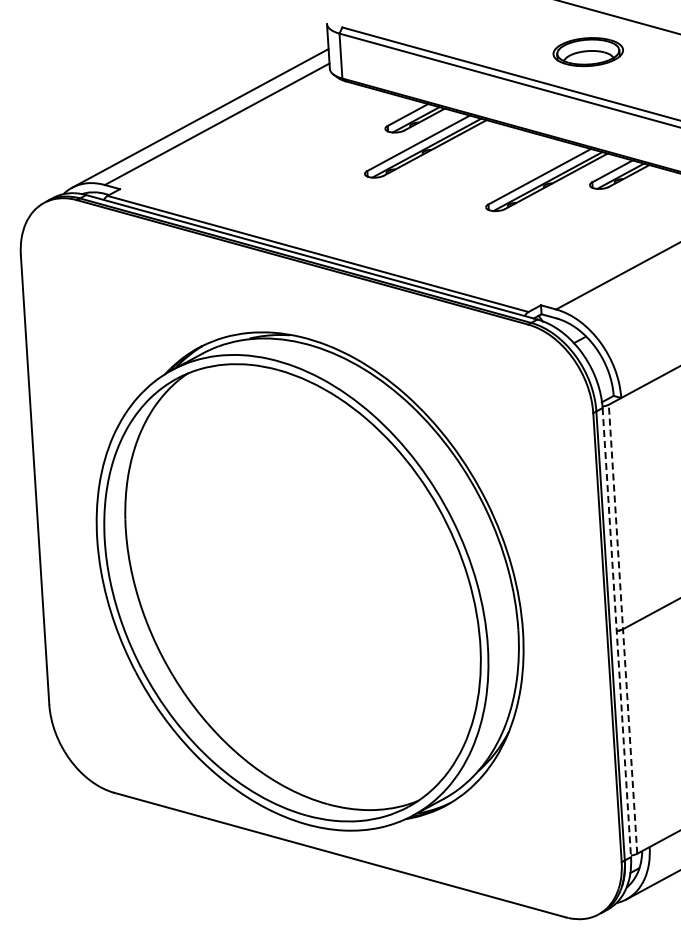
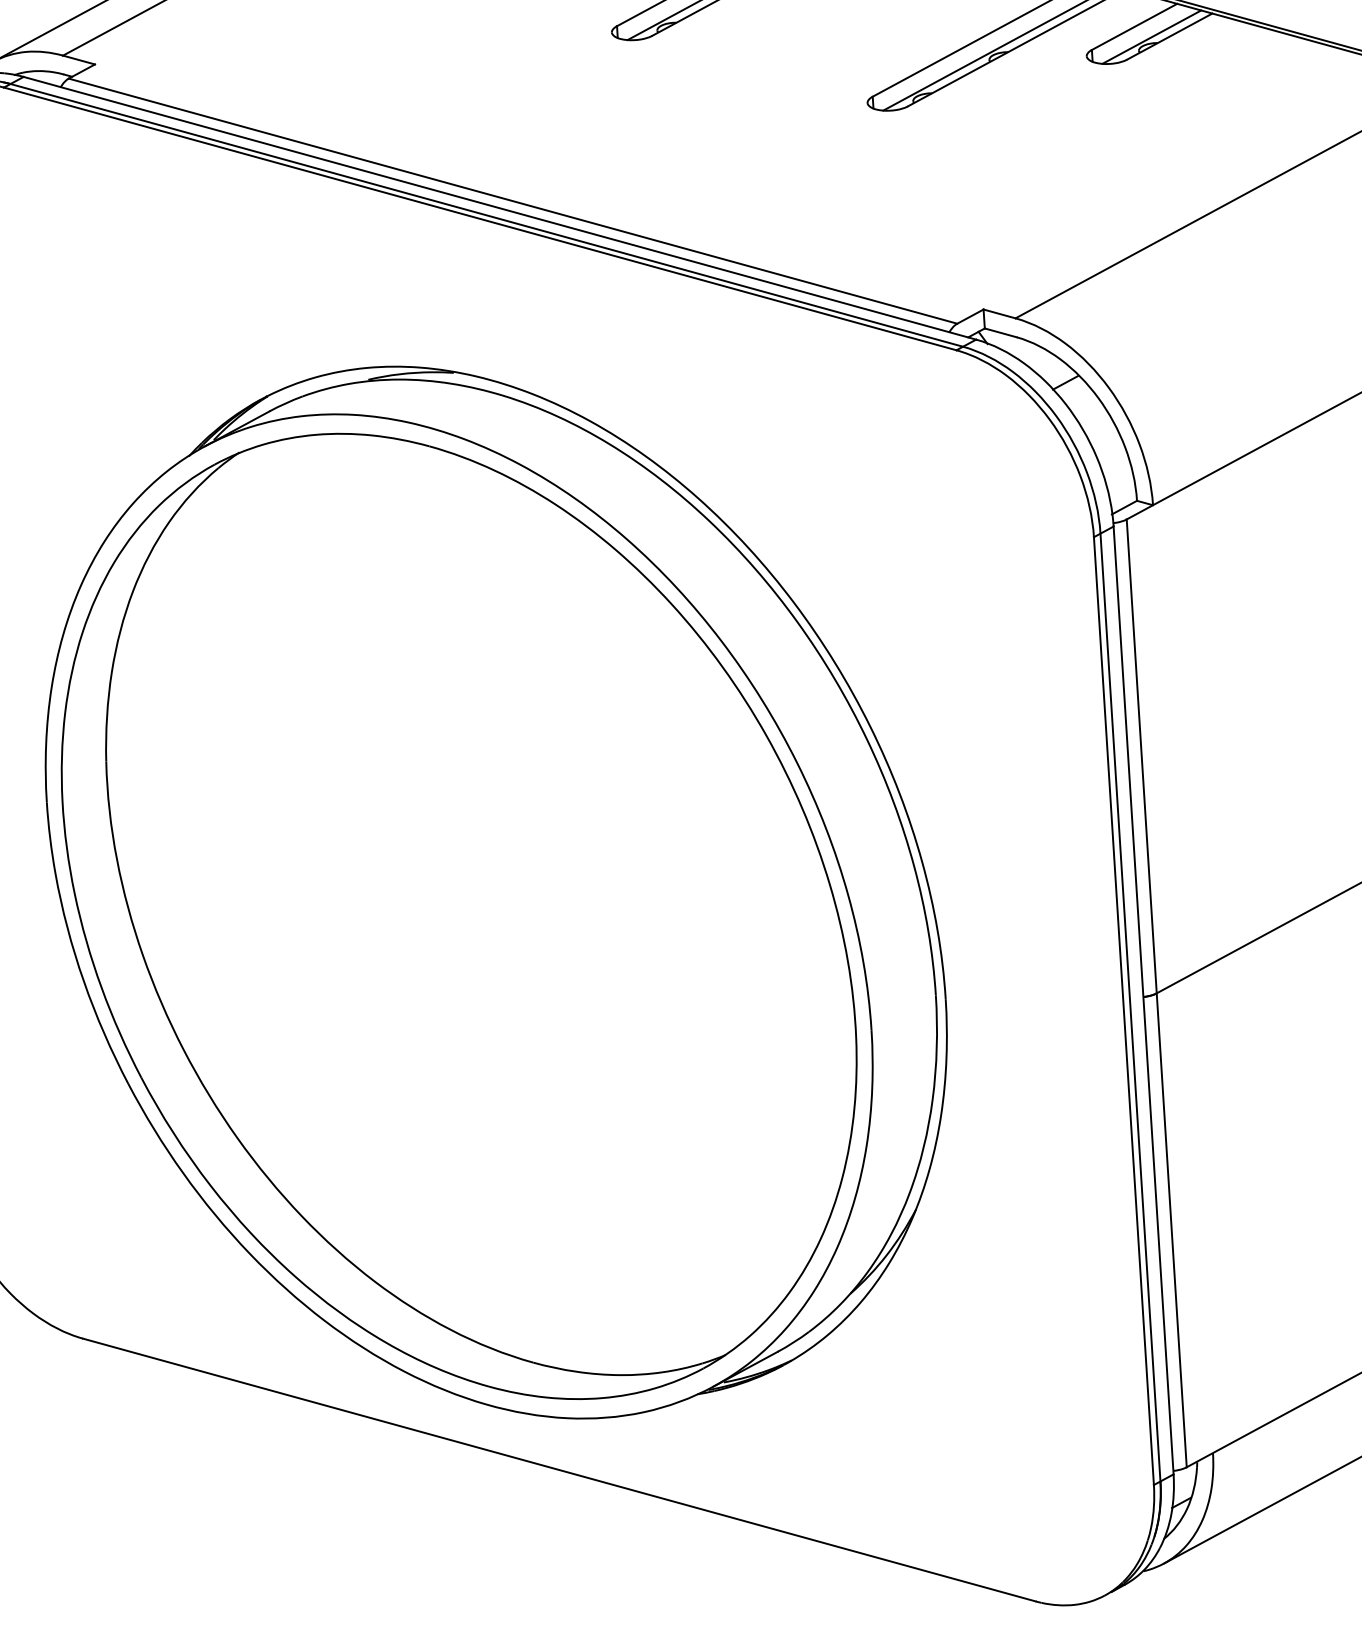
line: (623, 629) -> (1157, 993), dashed -> solid
line: (616, 632) -> (1142, 1000), dashed -> solid

